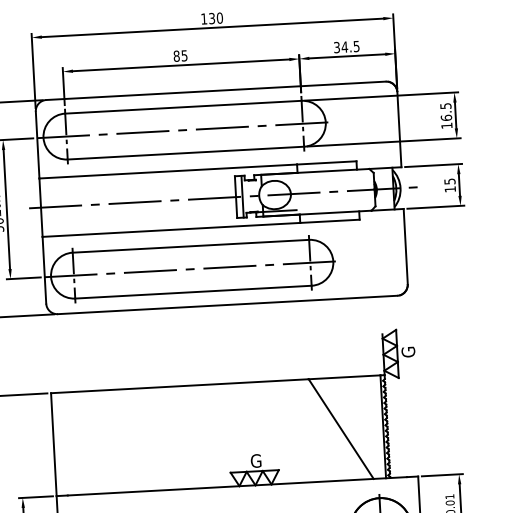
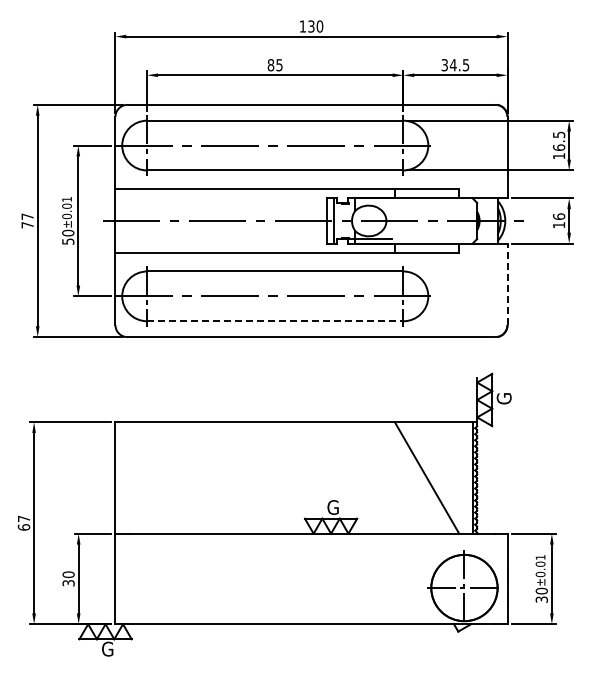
text: (450, 181) -> (559, 216), 15 -> 16
line: (405, 246) -> (507, 284), solid -> dashed
line: (193, 292) -> (275, 321), solid -> dashed

